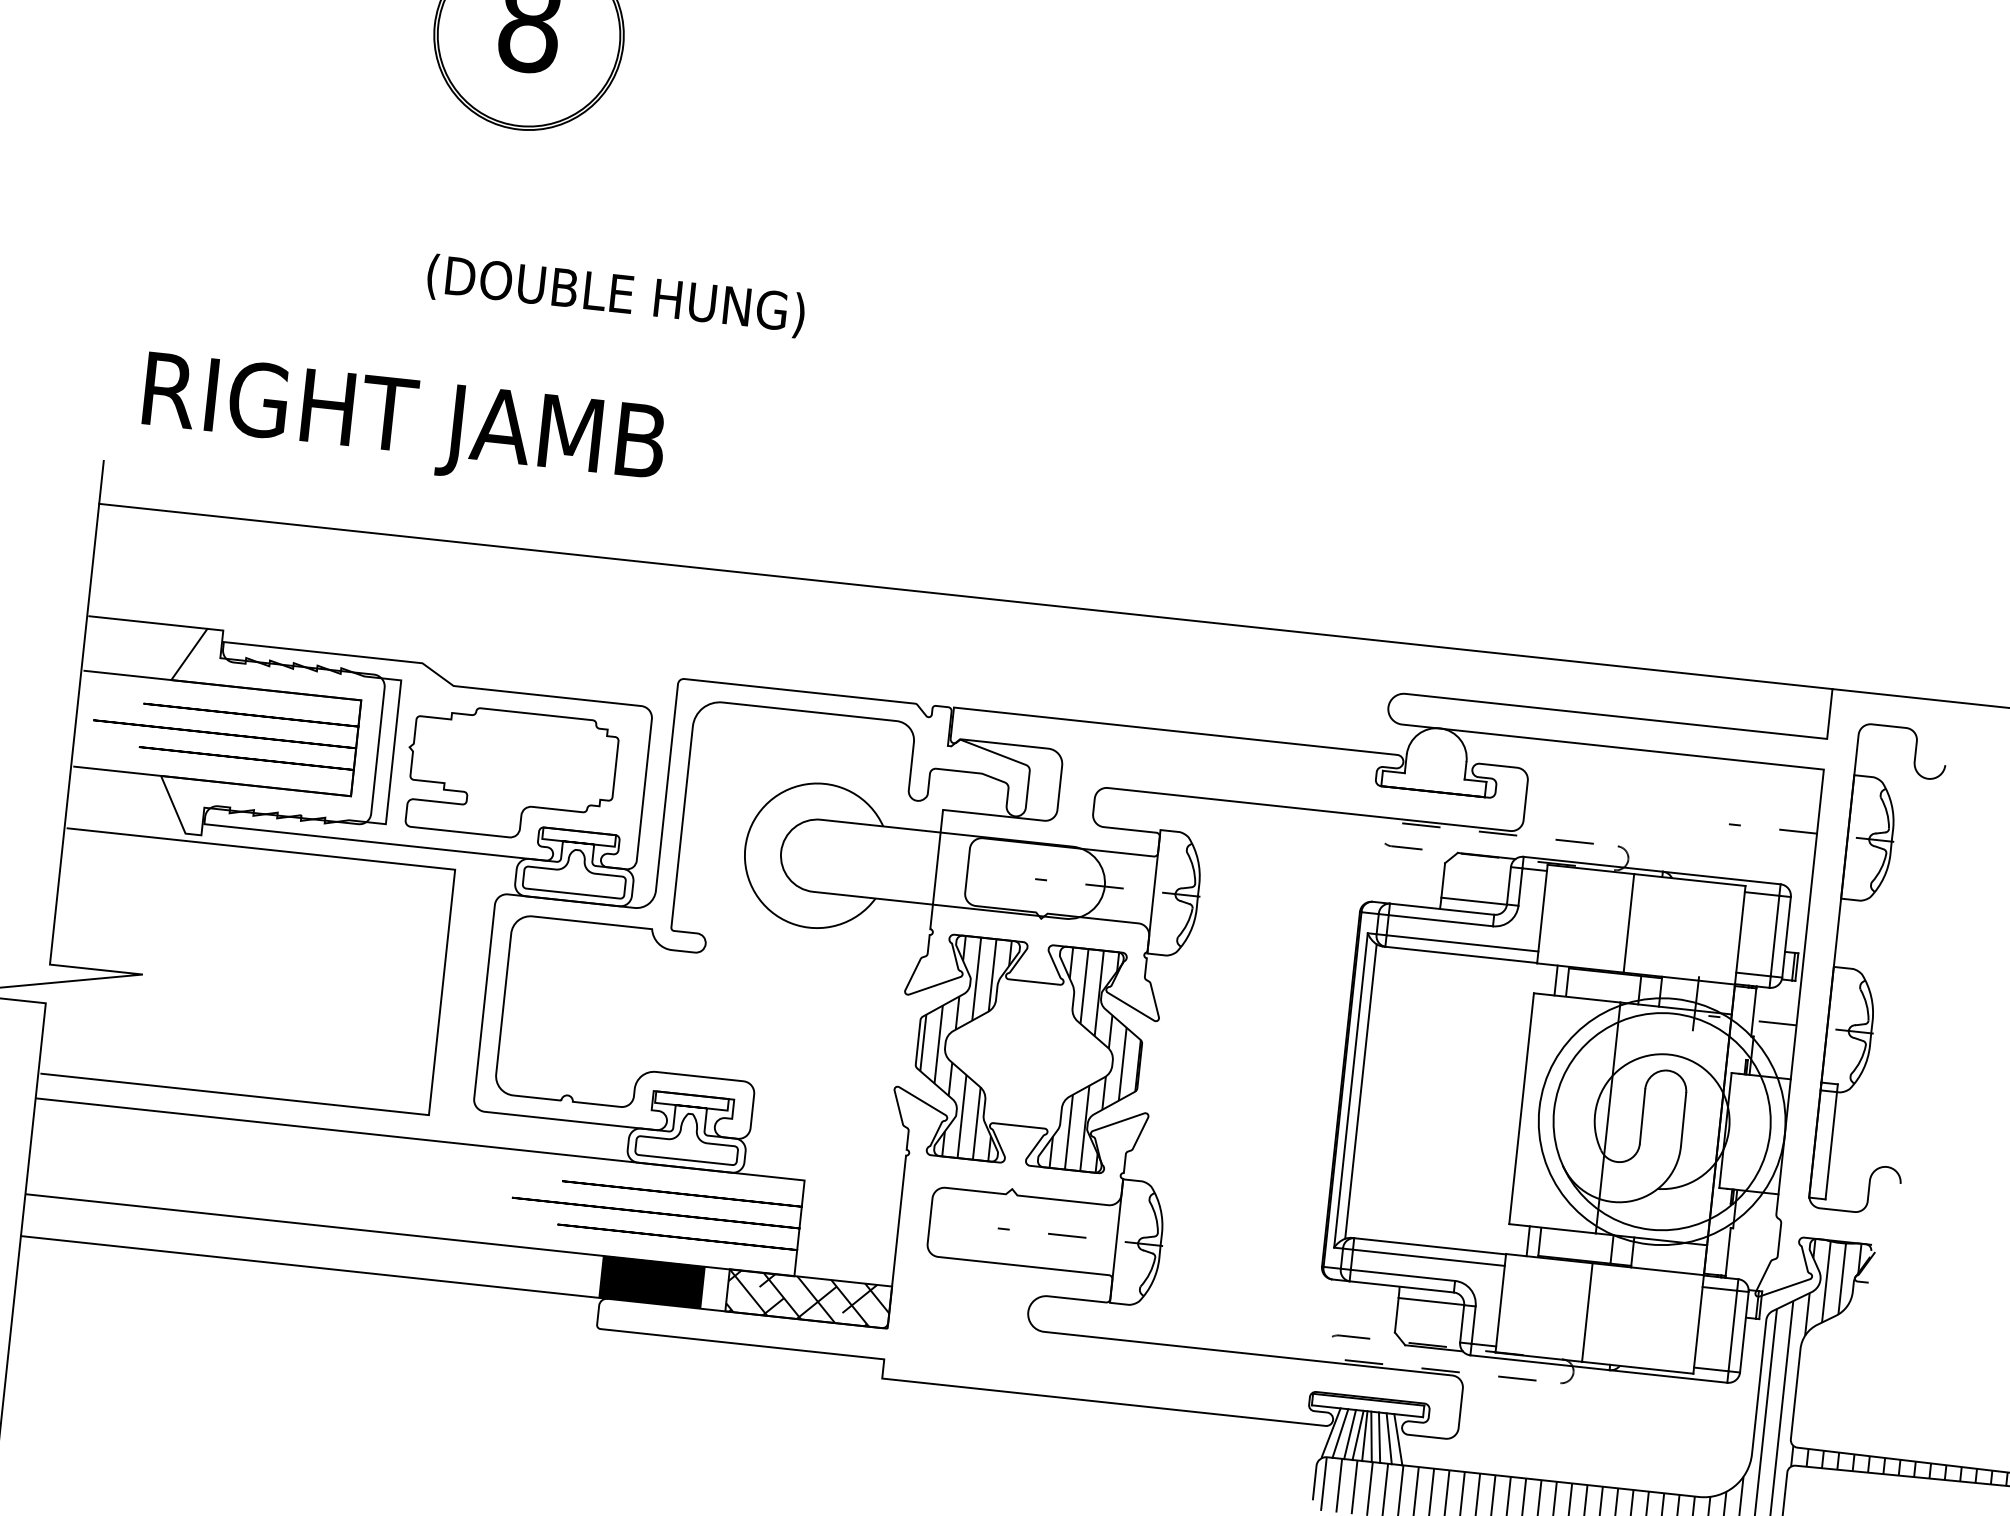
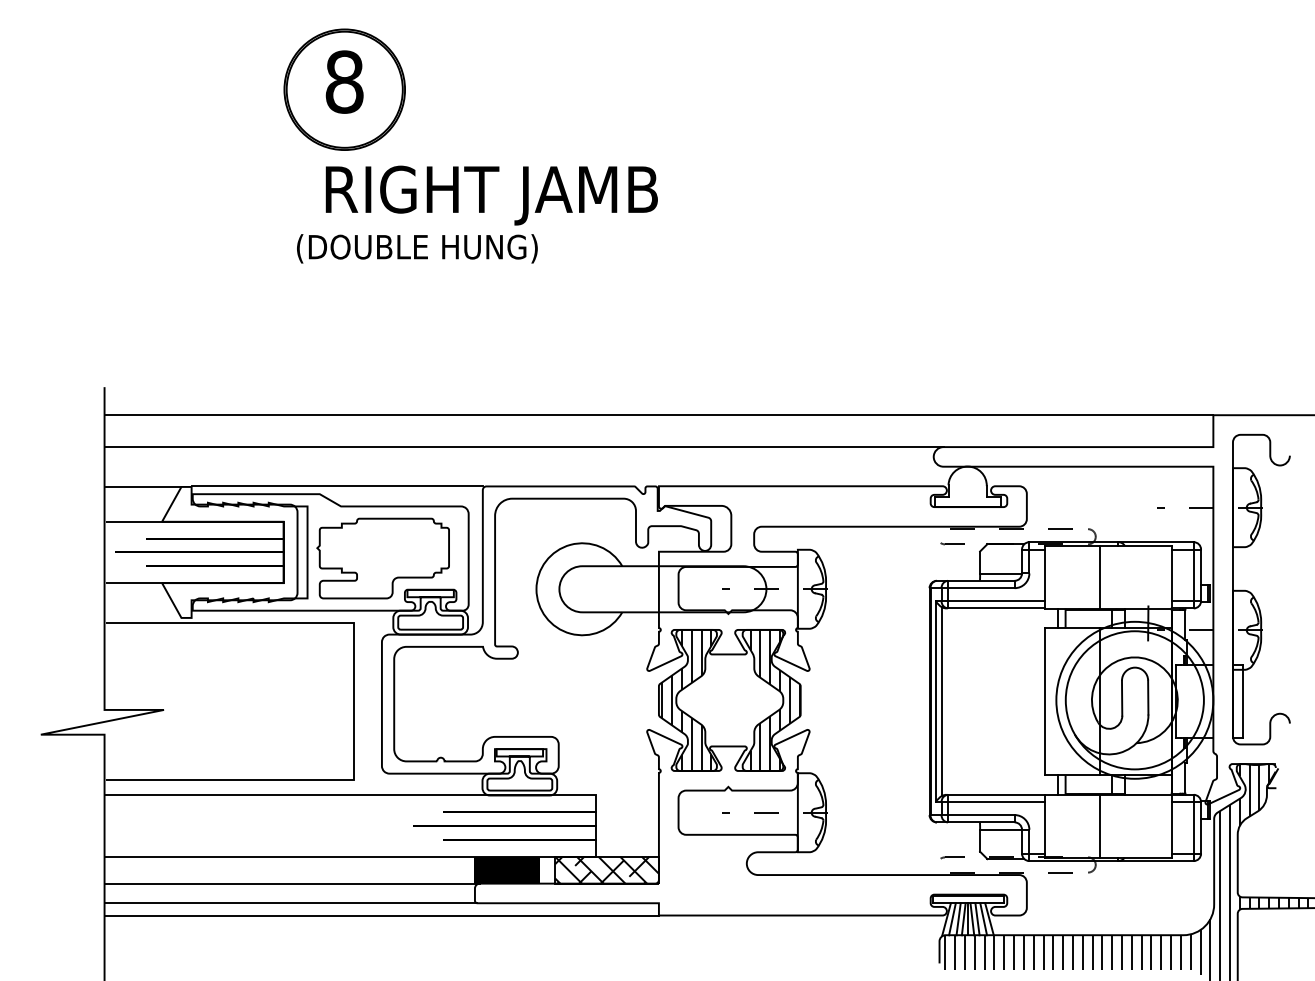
text: (403, 424) -> (491, 195), moved
line: (748, 624) -> (523, 447), added
line: (449, 654) -> (336, 486), added
line: (308, 1298) -> (290, 903), added
line: (448, 1332) -> (381, 915), added

